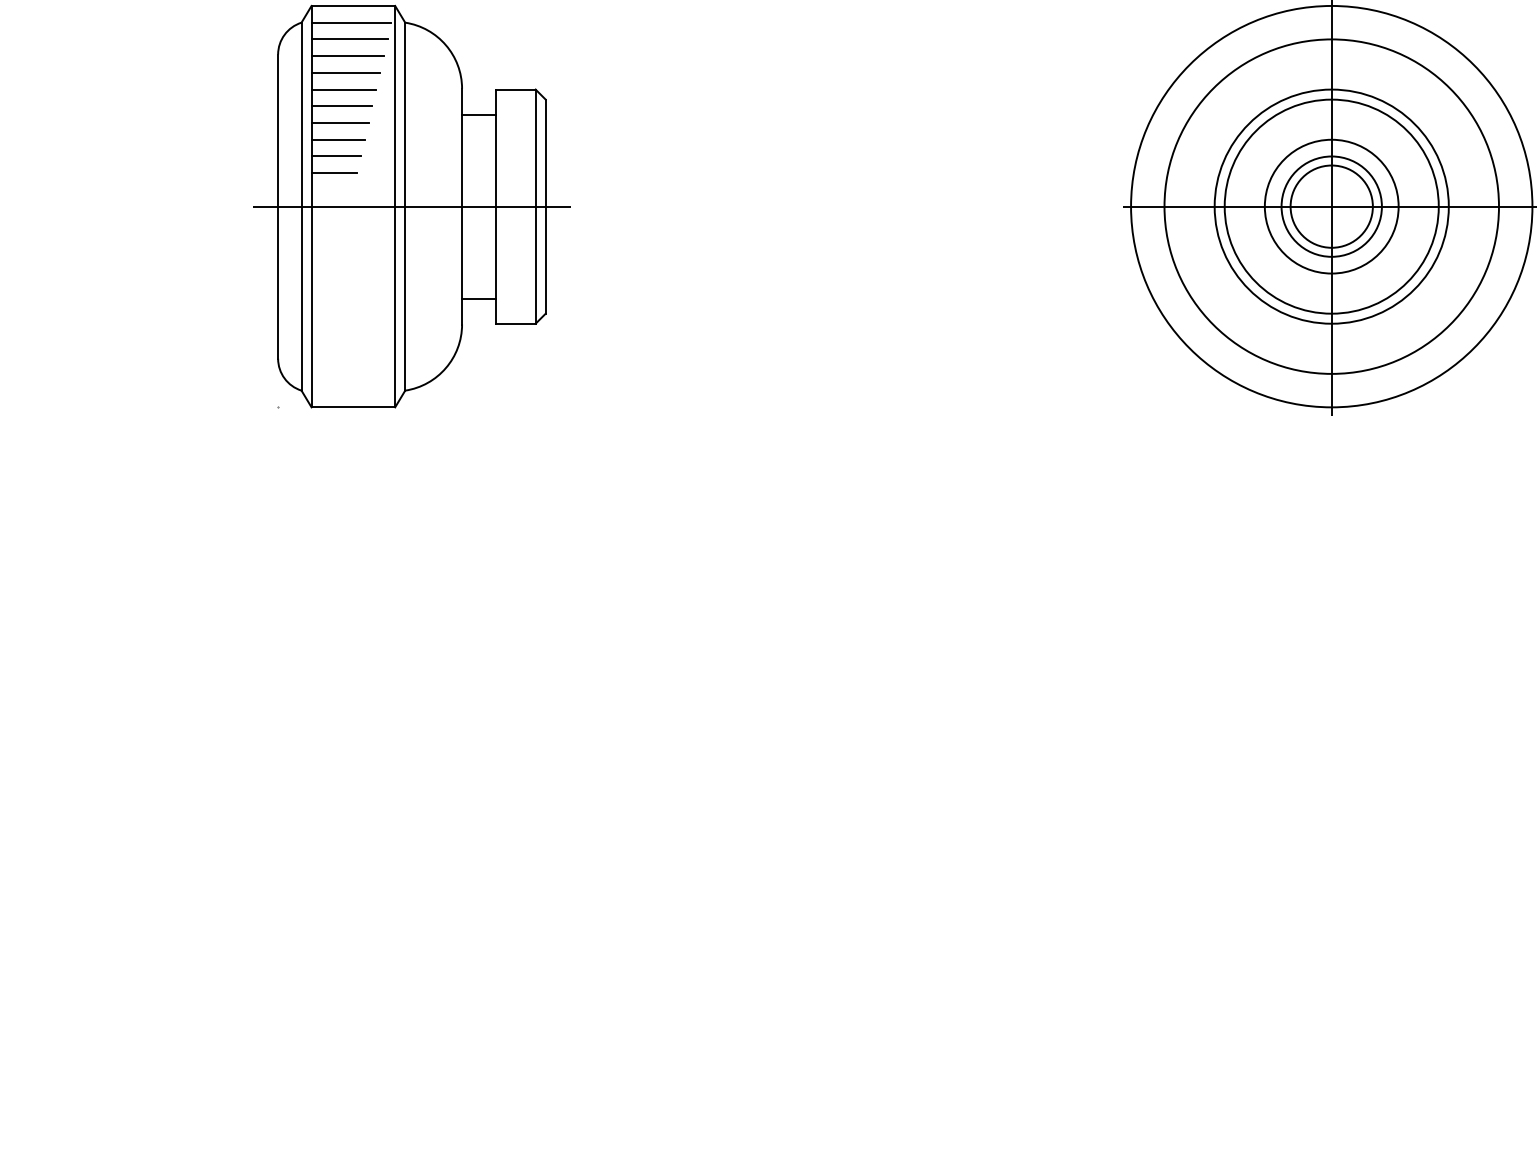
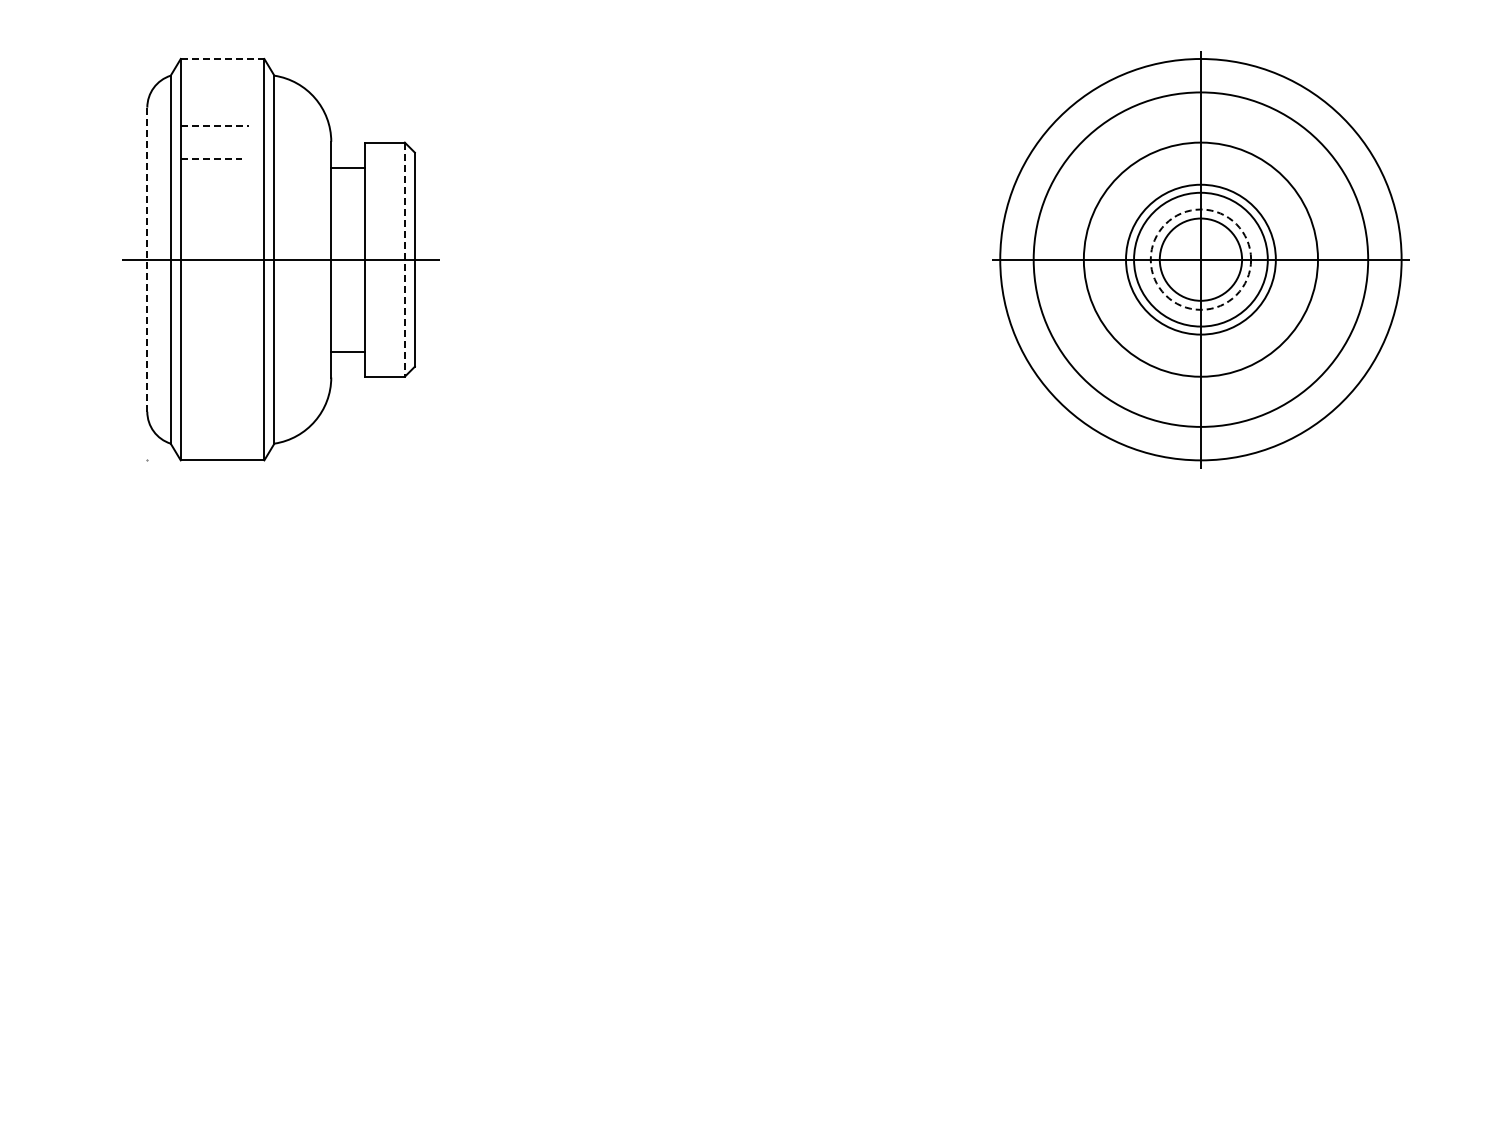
line: (353, 5) -> (222, 58), solid -> dashed
line: (351, 22) -> (220, 75), removed
line: (349, 39) -> (218, 92), removed
line: (347, 56) -> (216, 109), removed
line: (346, 72) -> (215, 125), solid -> dashed
line: (343, 89) -> (212, 142), removed
line: (342, 106) -> (211, 159), solid -> dashed
line: (339, 123) -> (208, 176), removed
line: (337, 139) -> (206, 192), removed
line: (335, 156) -> (204, 209), removed
line: (334, 173) -> (203, 226), removed
circle: (1331, 206) -> (1200, 259), size x0.7
circle: (1331, 206) -> (1200, 259), solid -> dashed
line: (278, 207) -> (147, 260), solid -> dashed
line: (535, 207) -> (404, 260), solid -> dashed

